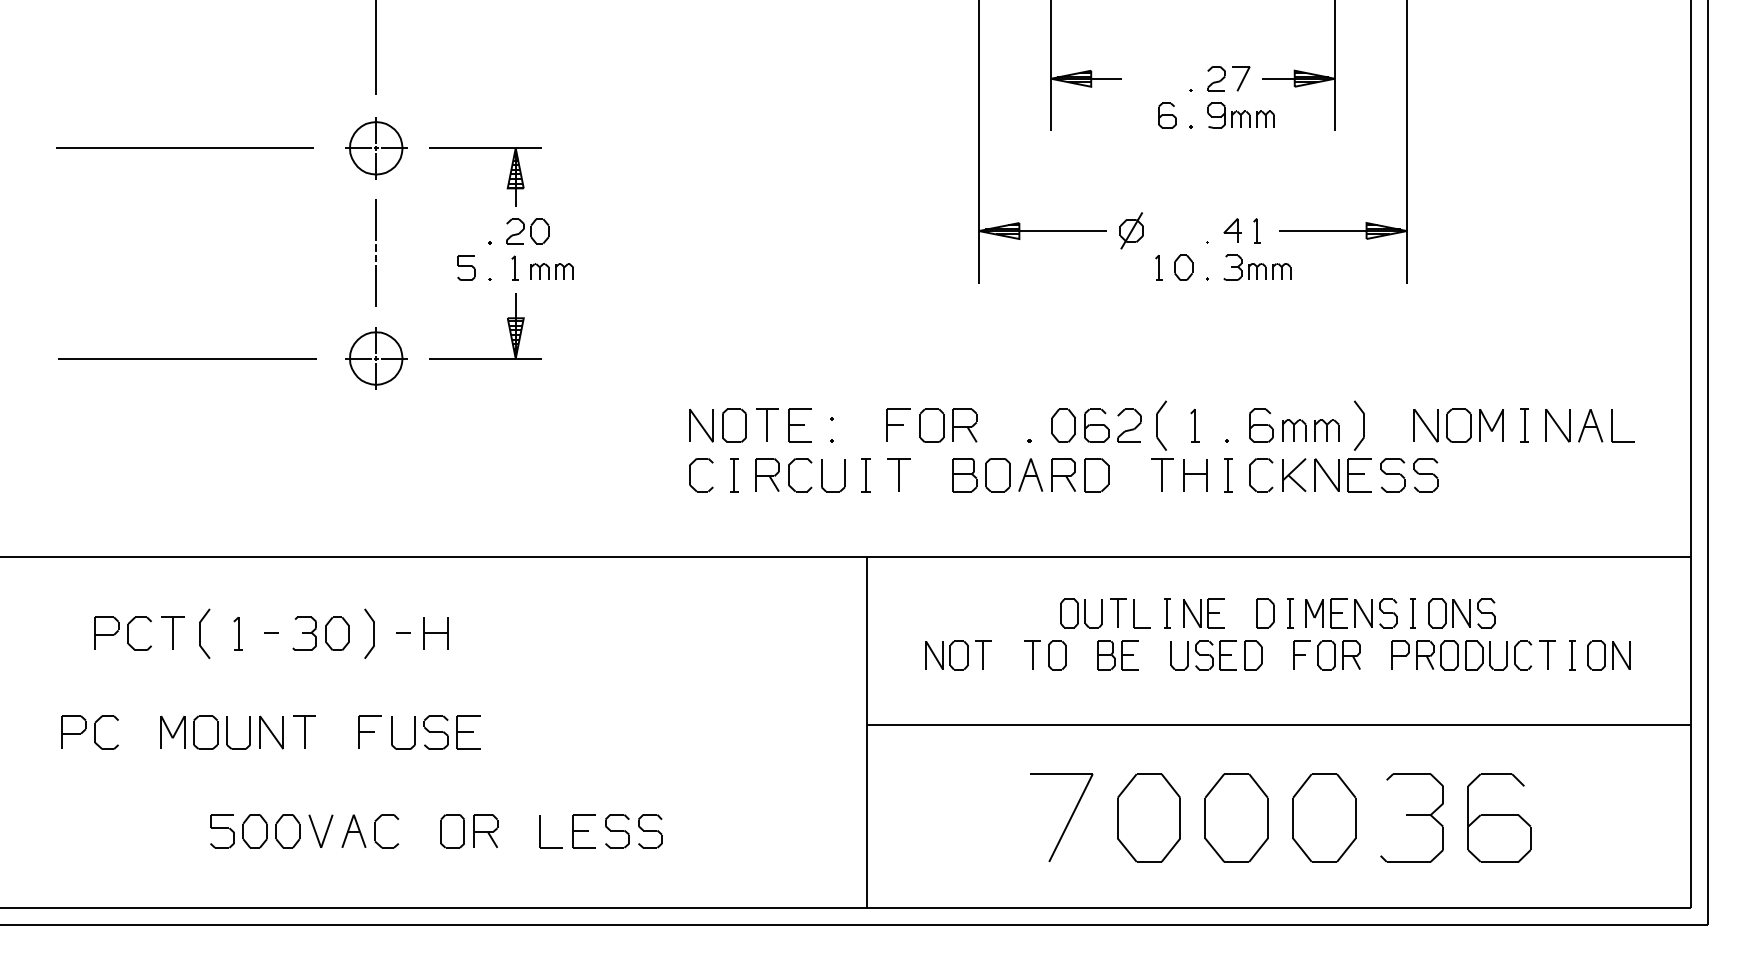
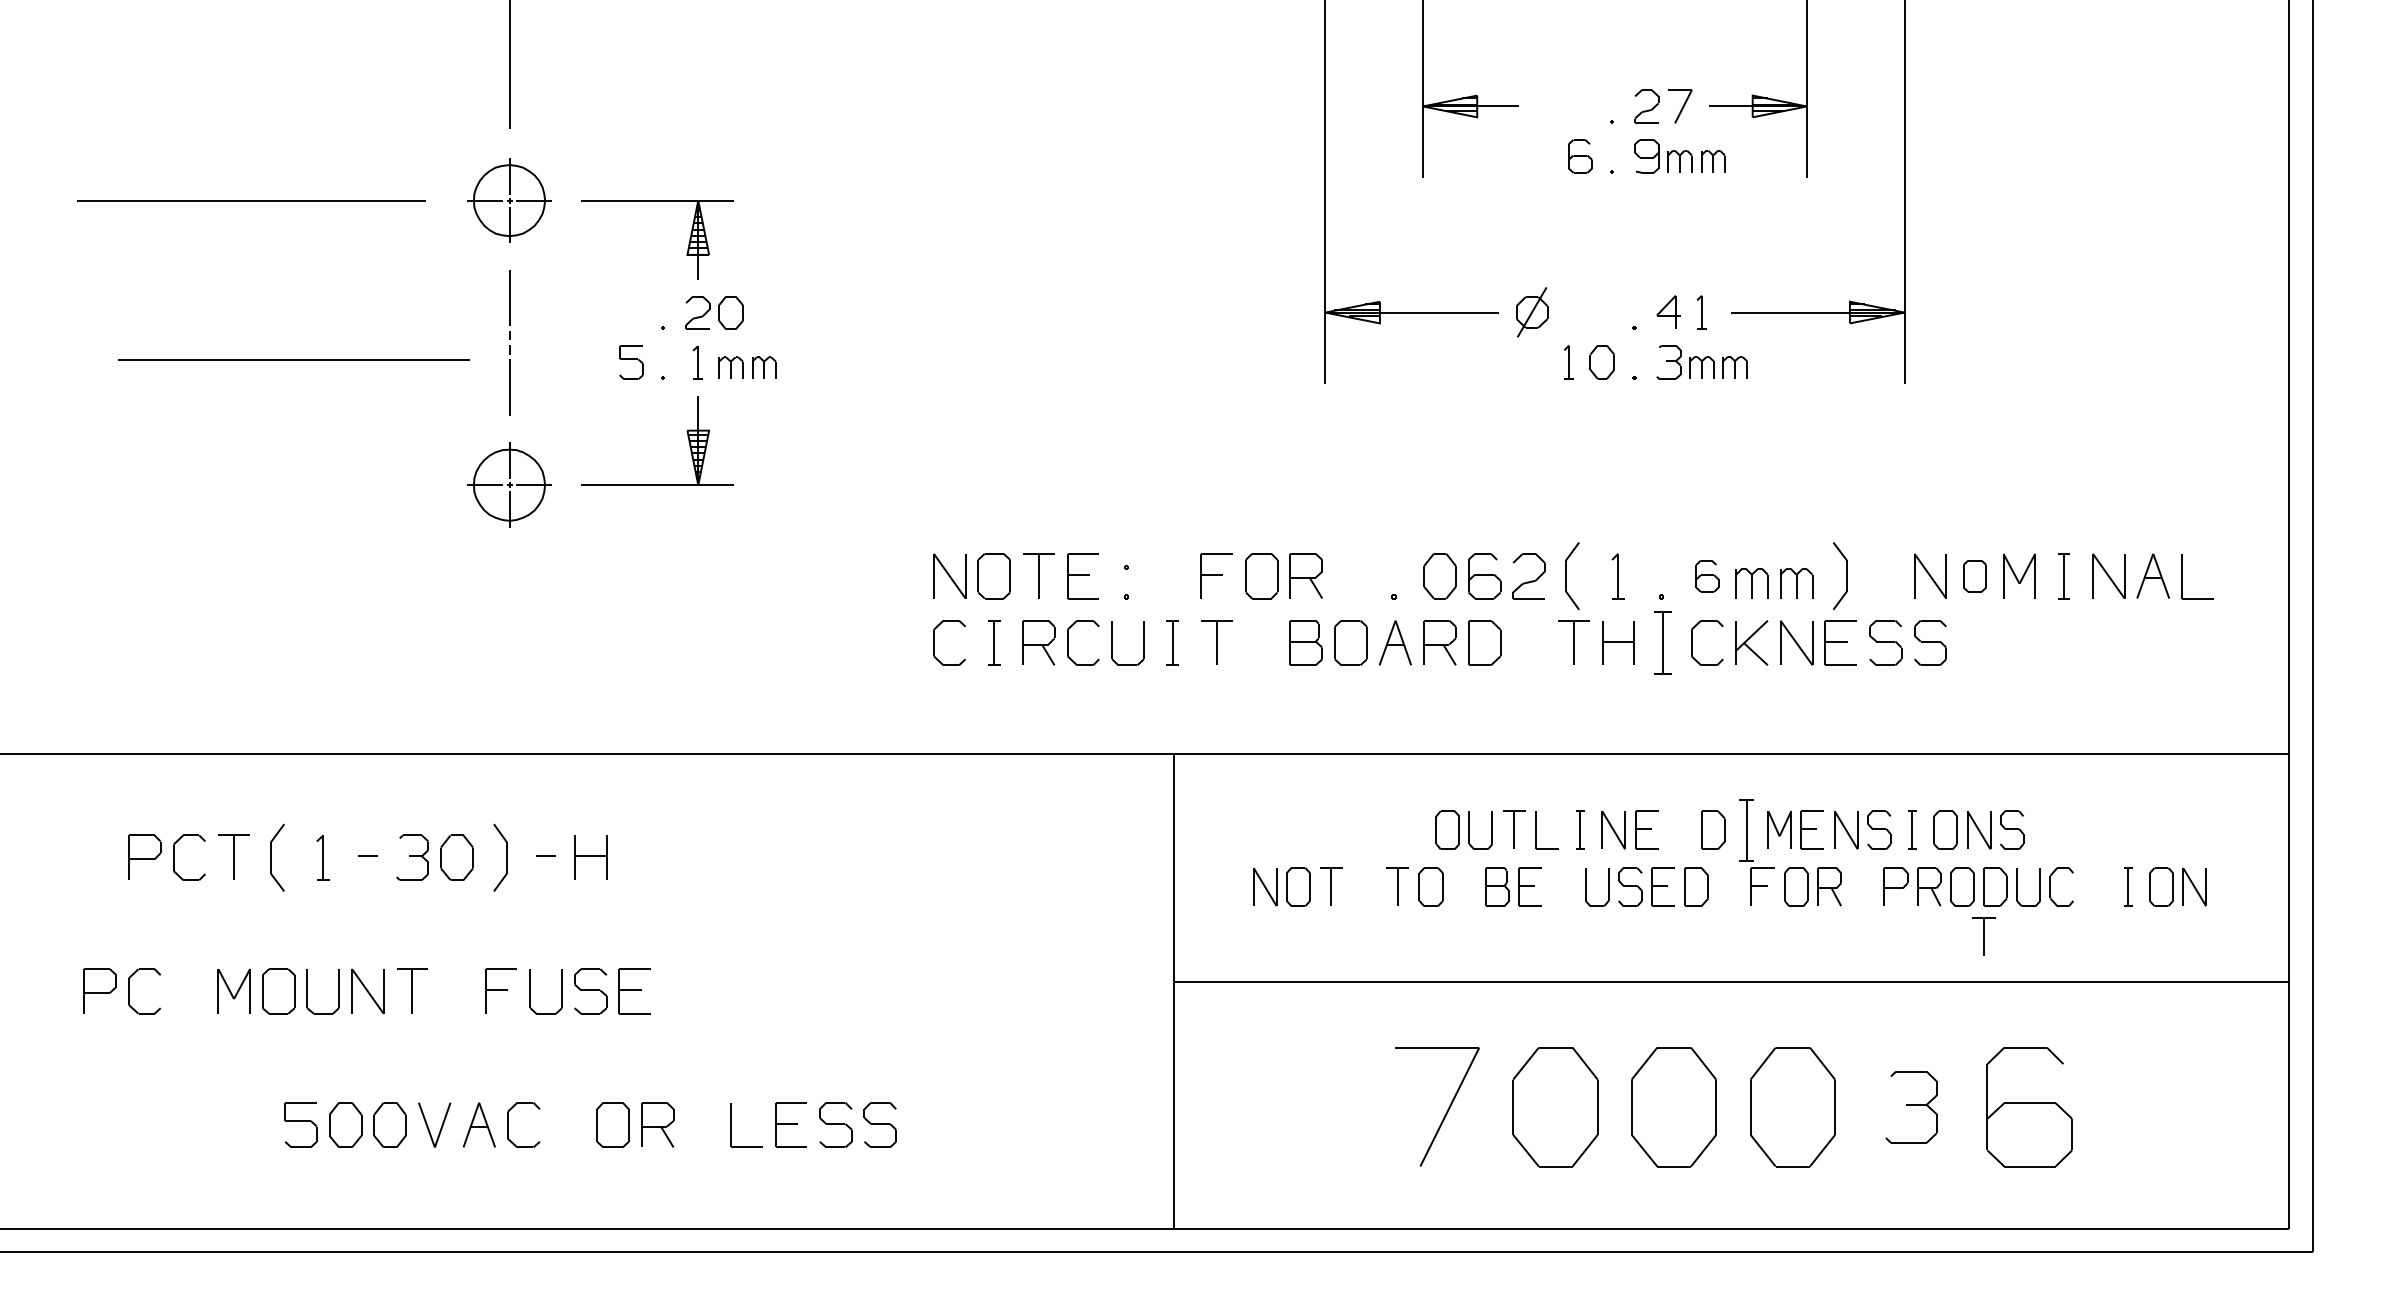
line: (187, 358) -> (293, 359), moved
part: (1261, 426) -> (1707, 576), size x0.7
part: (1458, 426) -> (1974, 576), size x0.7
part: (1228, 474) -> (1662, 642), size x1.4
part: (1290, 612) -> (1746, 829), size x1.6
part: (1547, 655) -> (1983, 936), moved
part: (1412, 818) -> (1911, 1107), size x0.6

